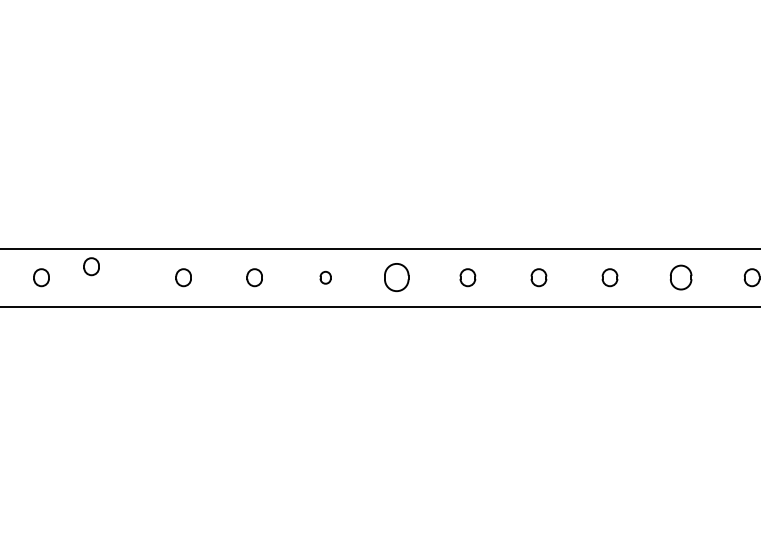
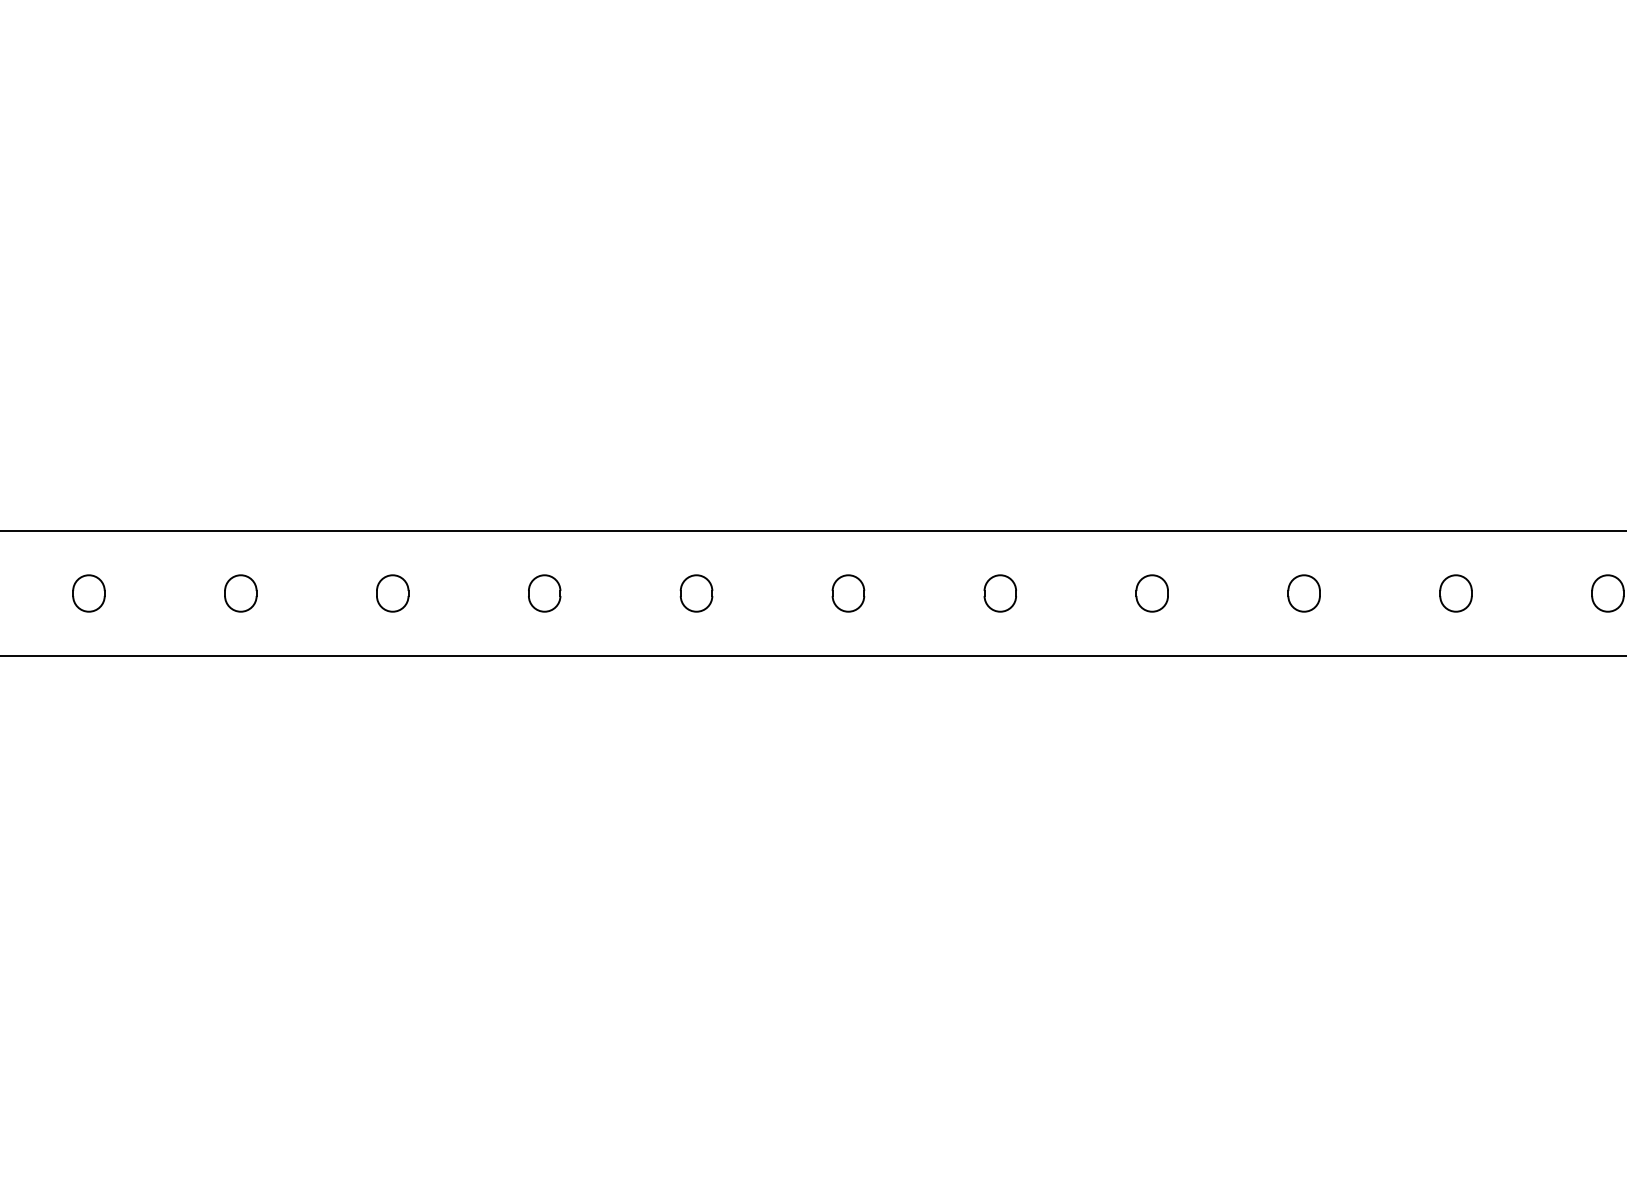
part: (91, 266) -> (240, 593), moved
part: (325, 277) -> (695, 593), size x1.43
part: (396, 277) -> (847, 593), size x0.62
part: (680, 277) -> (1454, 593), size x0.71

